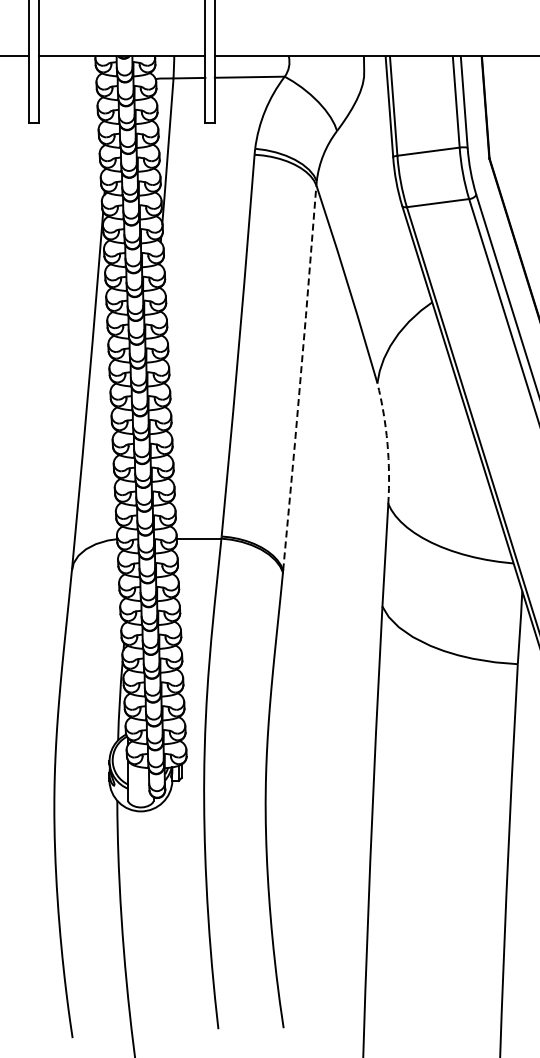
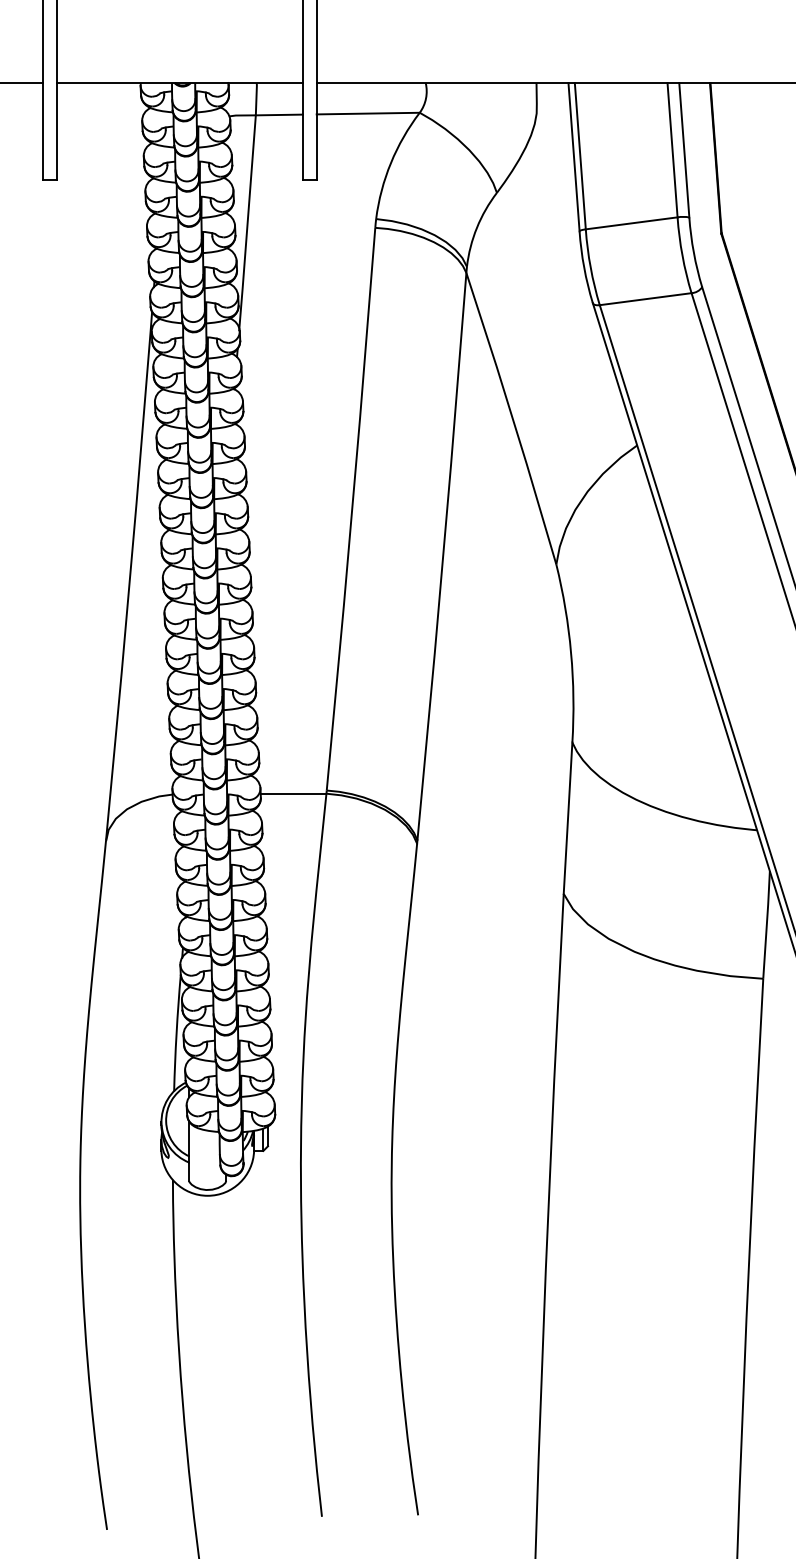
line: (300, 377) -> (442, 556), dashed -> solid
arc: (387, 443) -> (571, 653), dashed -> solid

